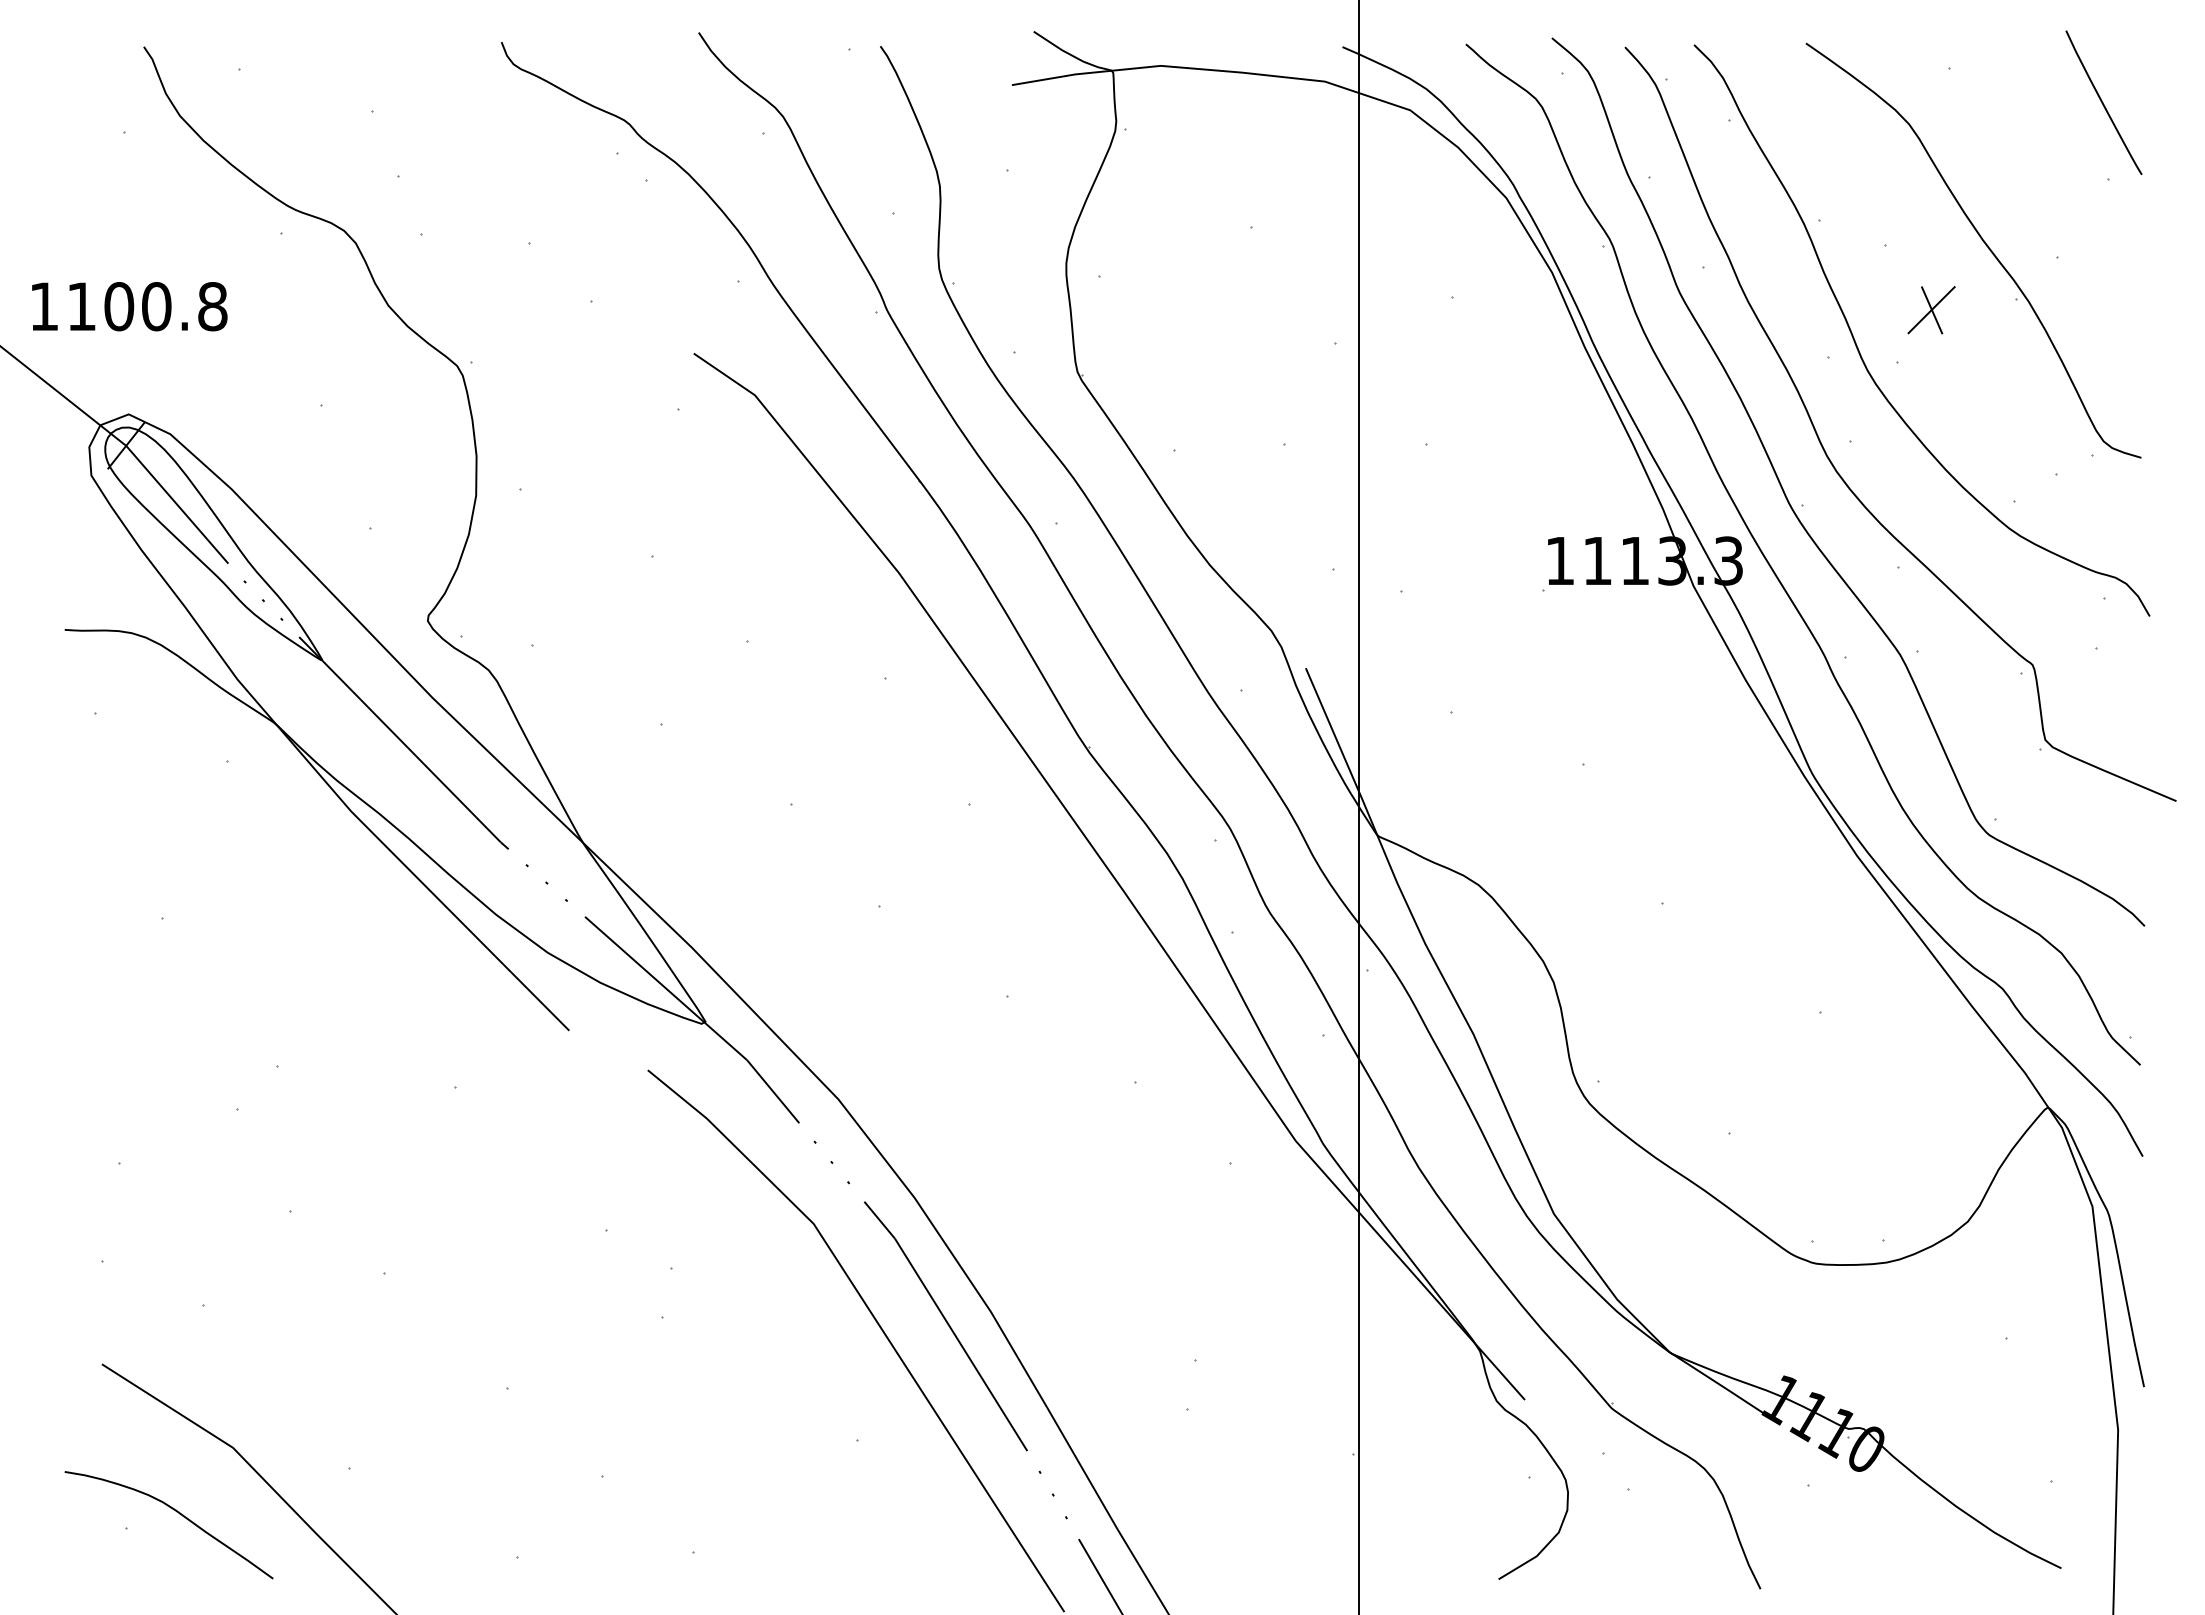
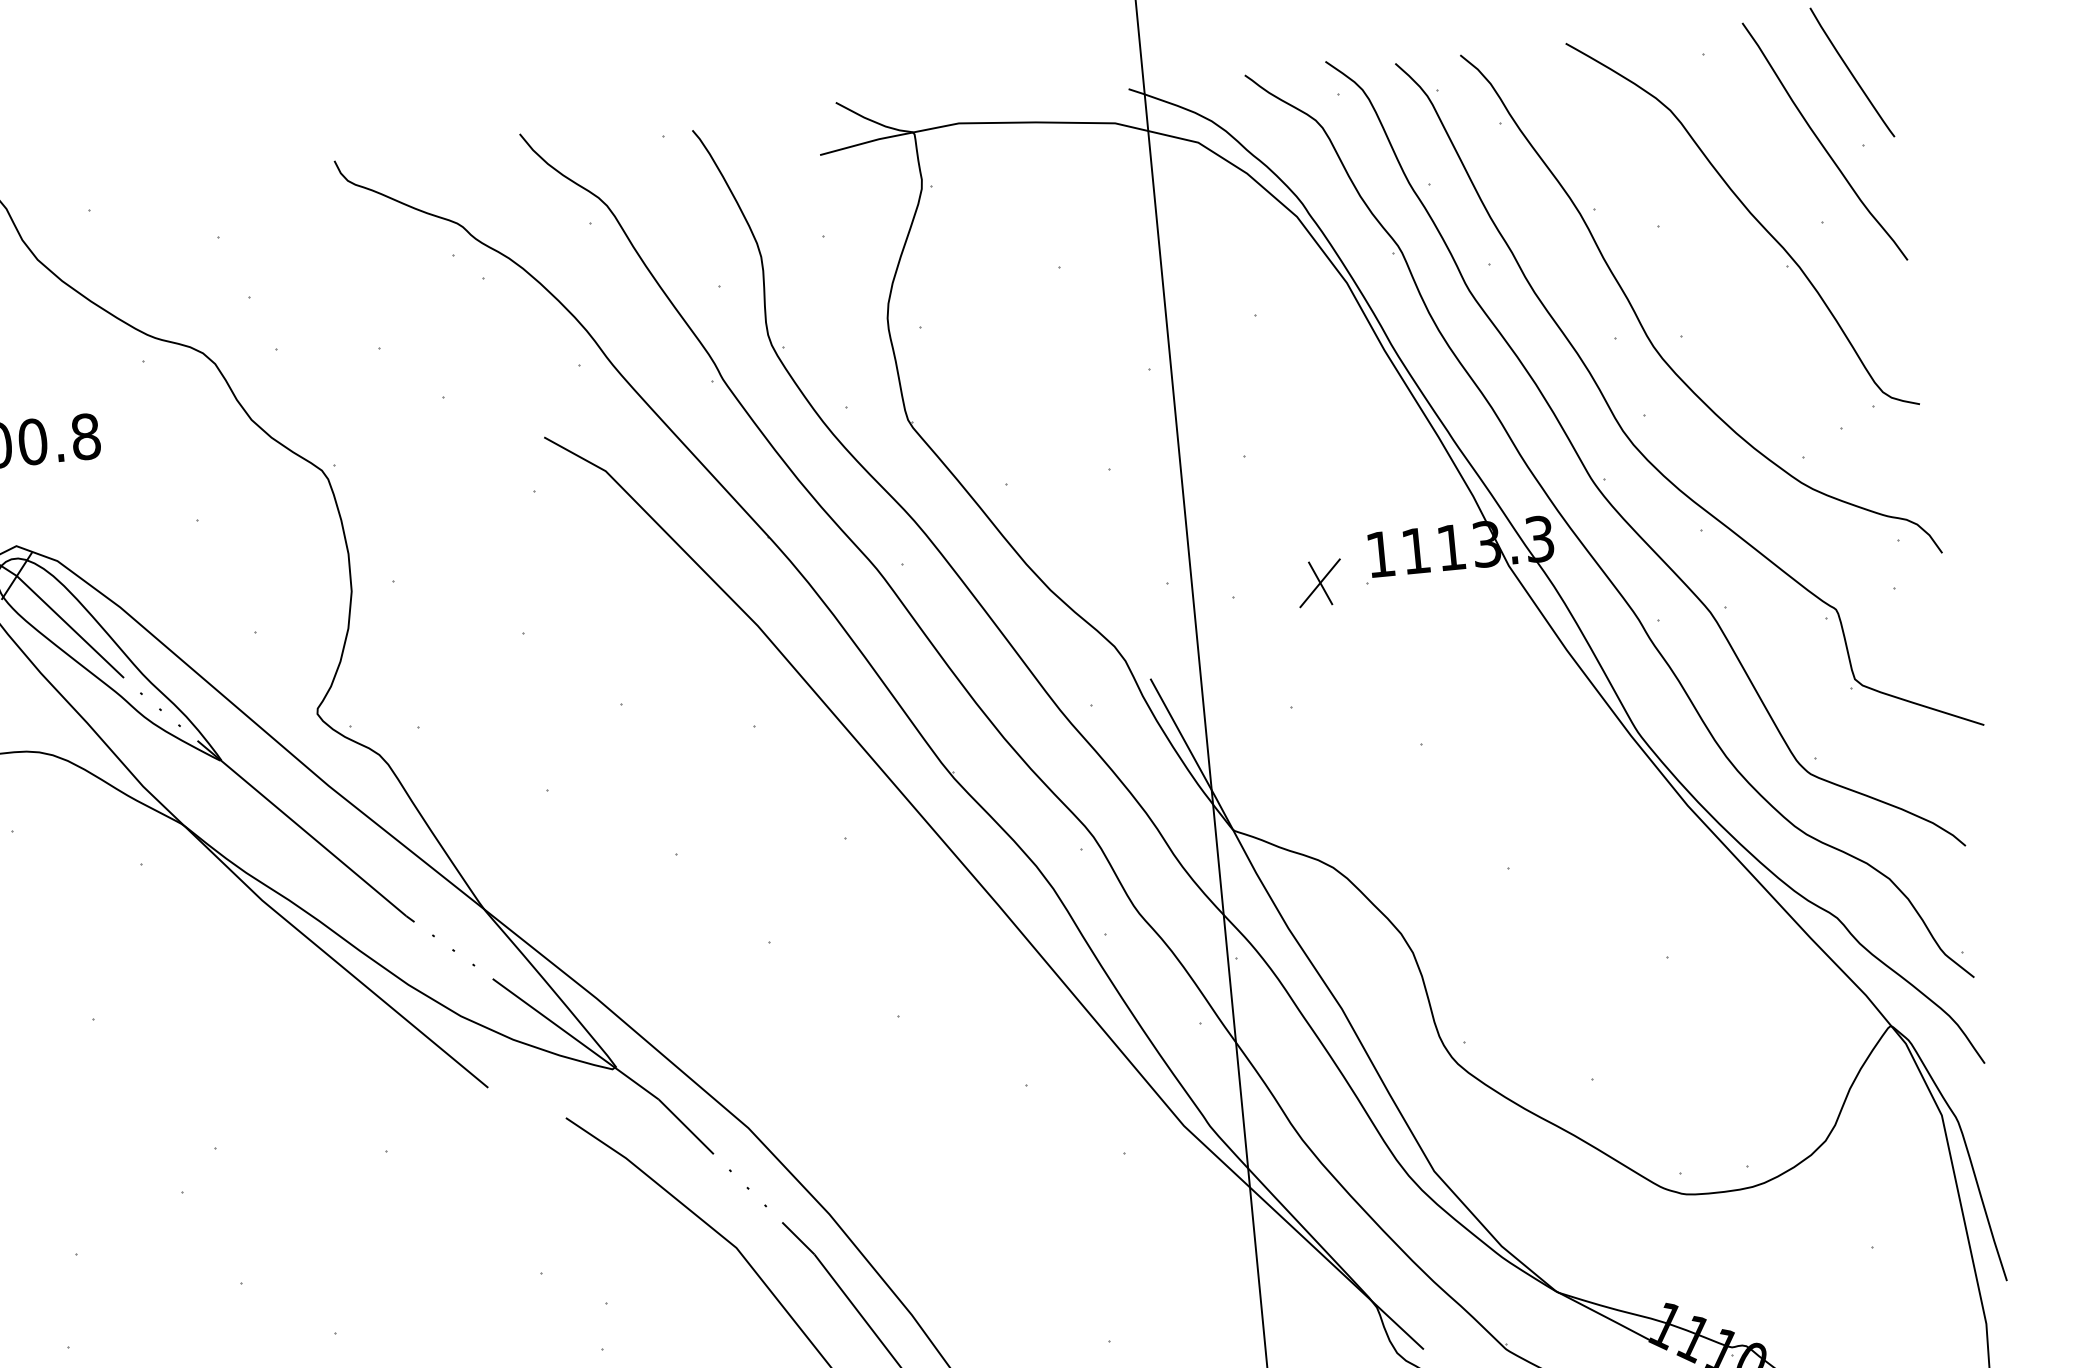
curve: (2065, 174) -> (1822, 143), added
part: (1931, 310) -> (1320, 583), moved

